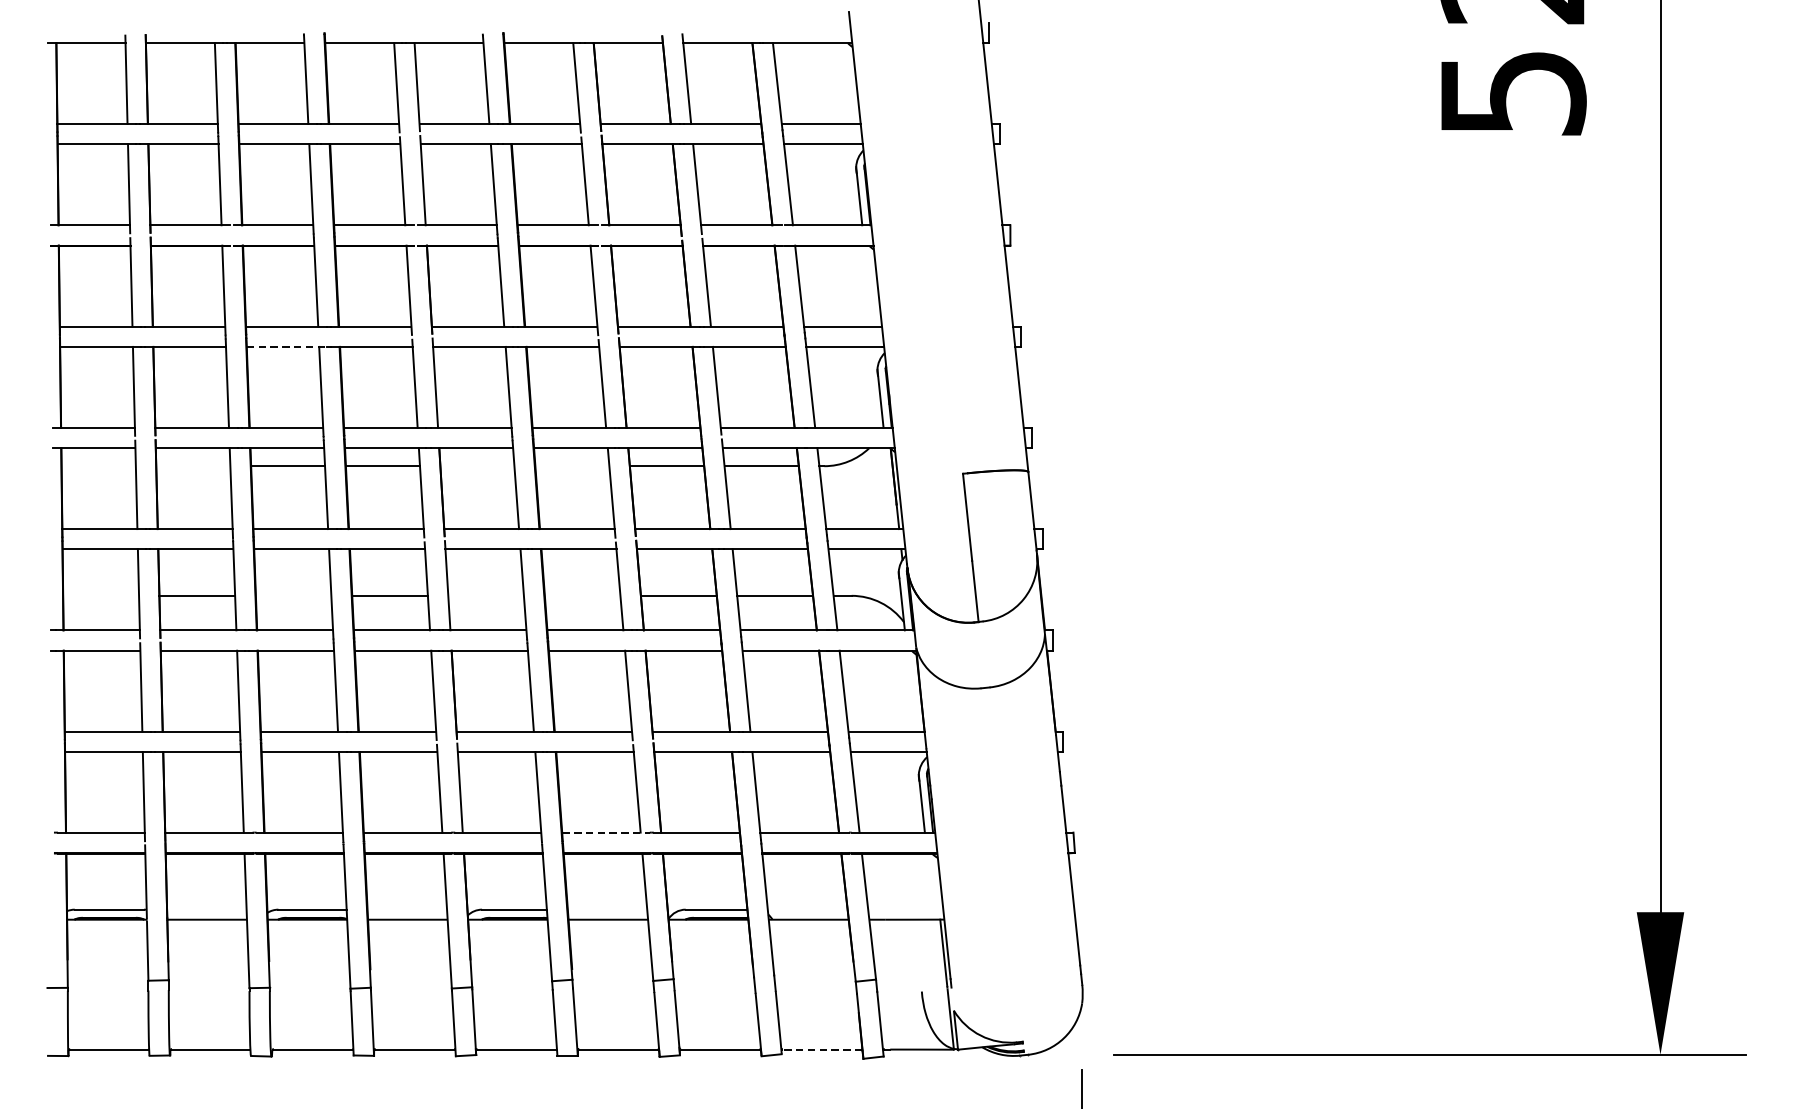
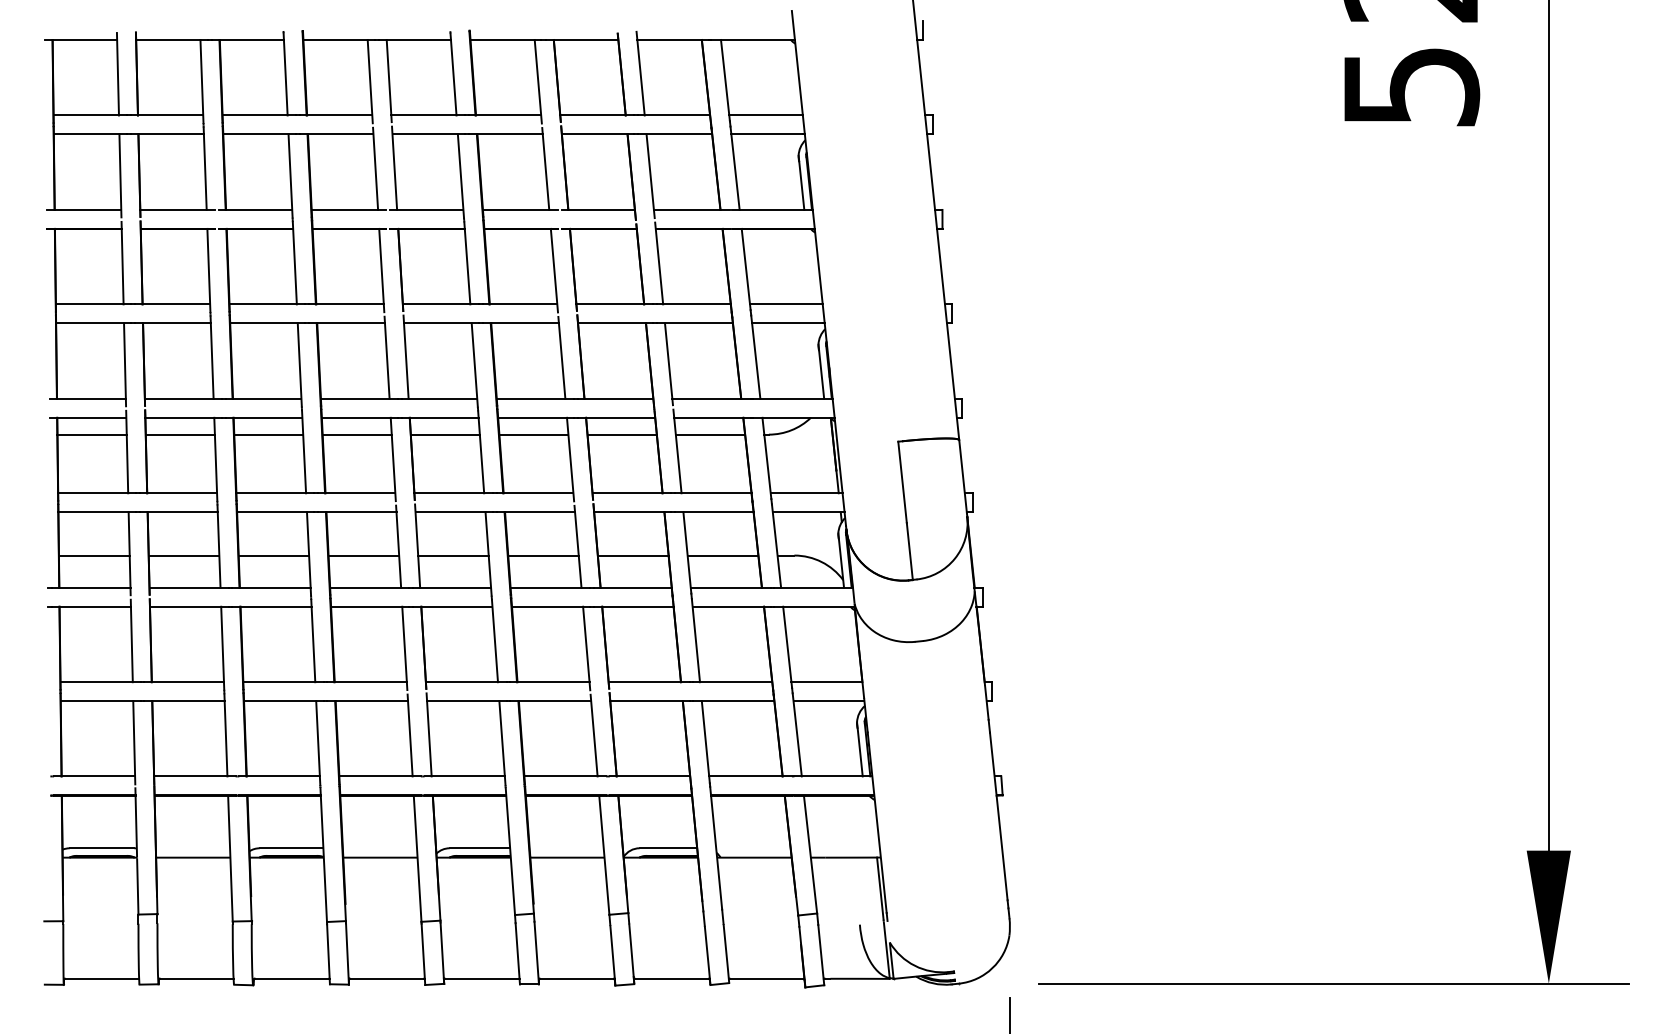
line: (287, 347) -> (268, 323), dashed -> solid
line: (98, 466) -> (91, 434), added
line: (192, 466) -> (179, 434), added
line: (476, 466) -> (444, 434), added
line: (571, 466) -> (533, 434), added
line: (100, 595) -> (93, 555), added
line: (293, 595) -> (273, 555), added
line: (486, 595) -> (453, 555), added
line: (582, 595) -> (543, 555), added
line: (606, 832) -> (565, 776), dashed -> solid
line: (821, 1049) -> (766, 978), dashed -> solid

